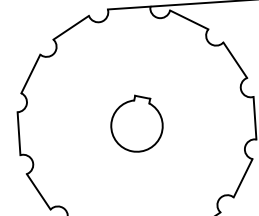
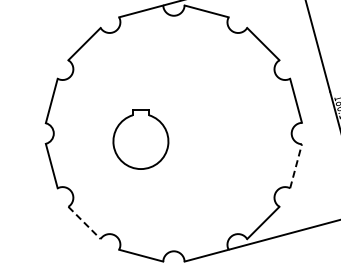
part: (136, 124) -> (140, 139), moved
line: (243, 178) -> (296, 166), solid -> dashed
line: (38, 191) -> (84, 222), solid -> dashed

